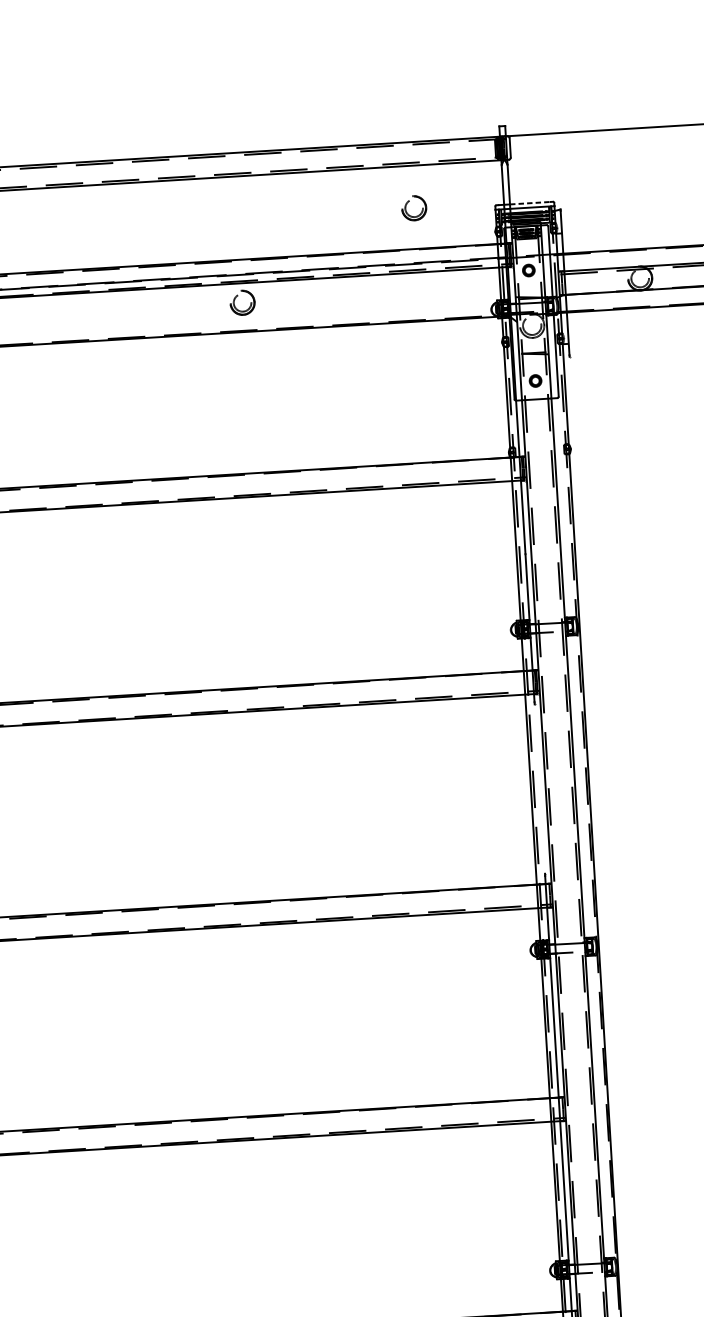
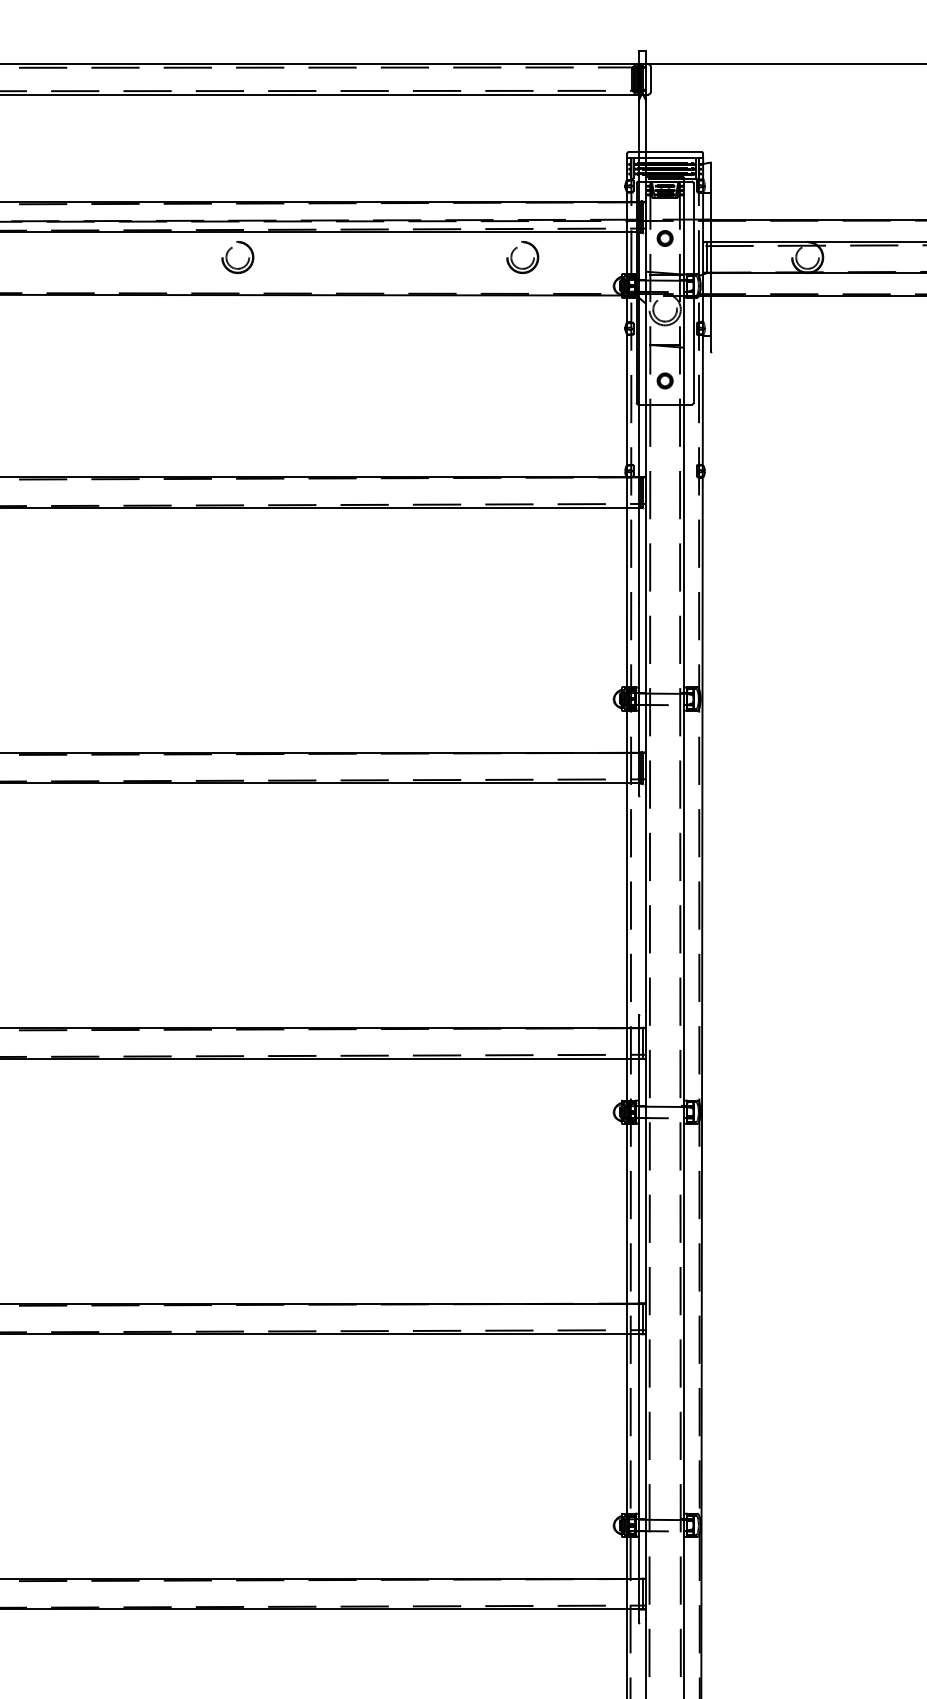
part: (408, 203) -> (515, 250), moved
line: (531, 203) -> (673, 152), dashed -> solid
part: (235, 300) -> (228, 253), moved

